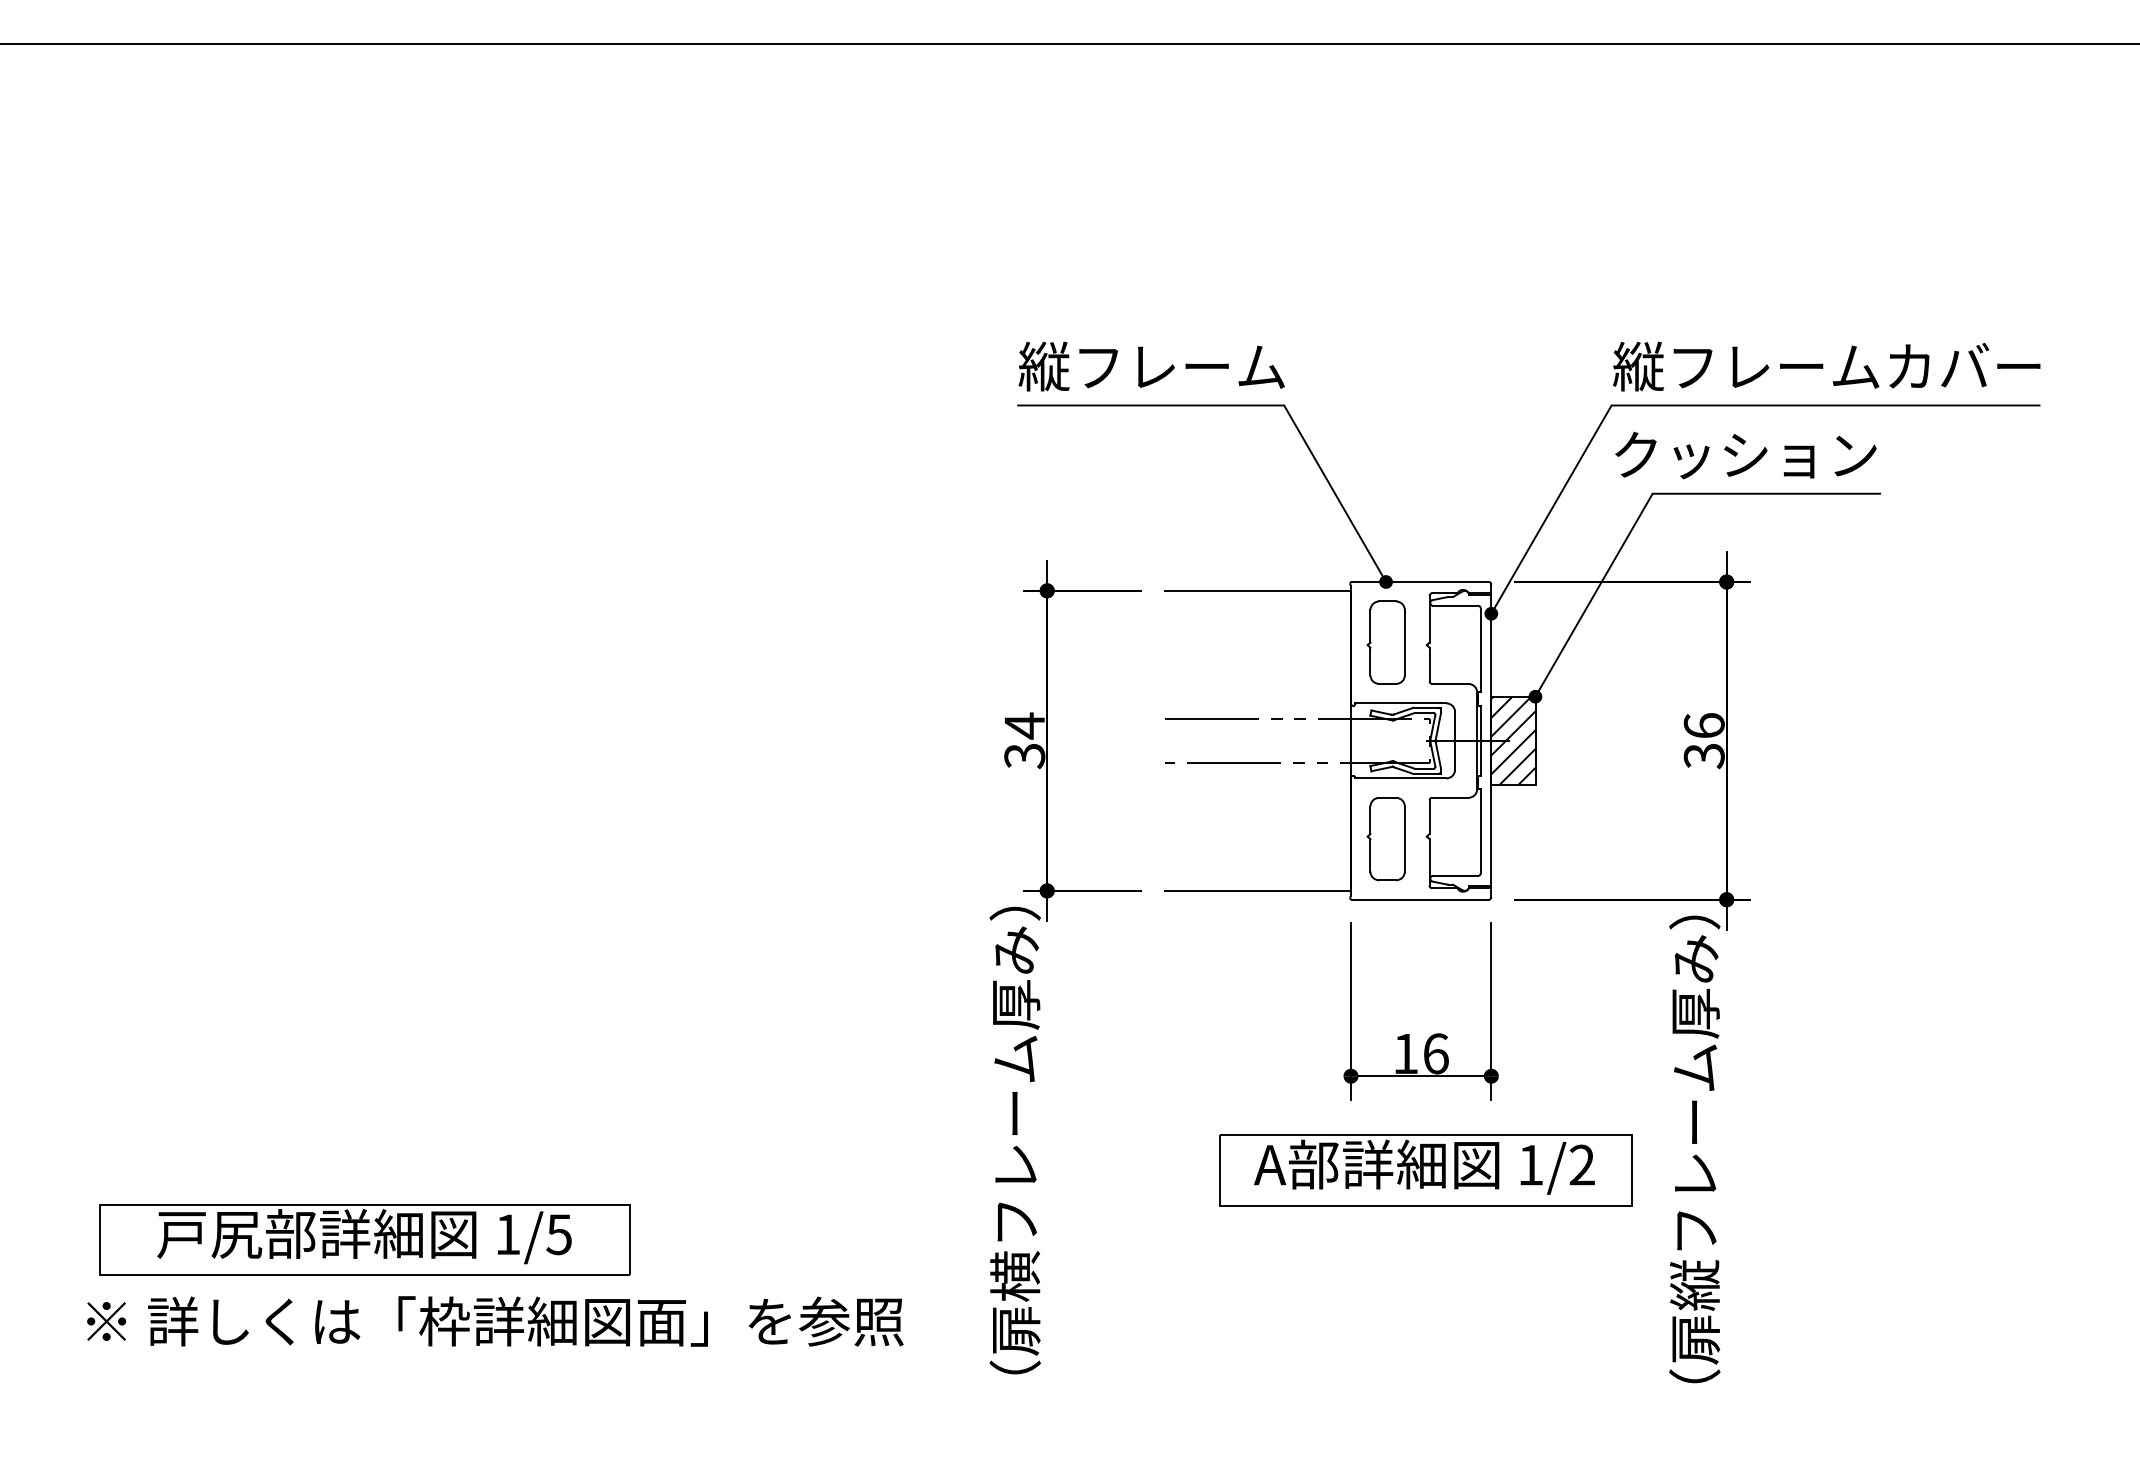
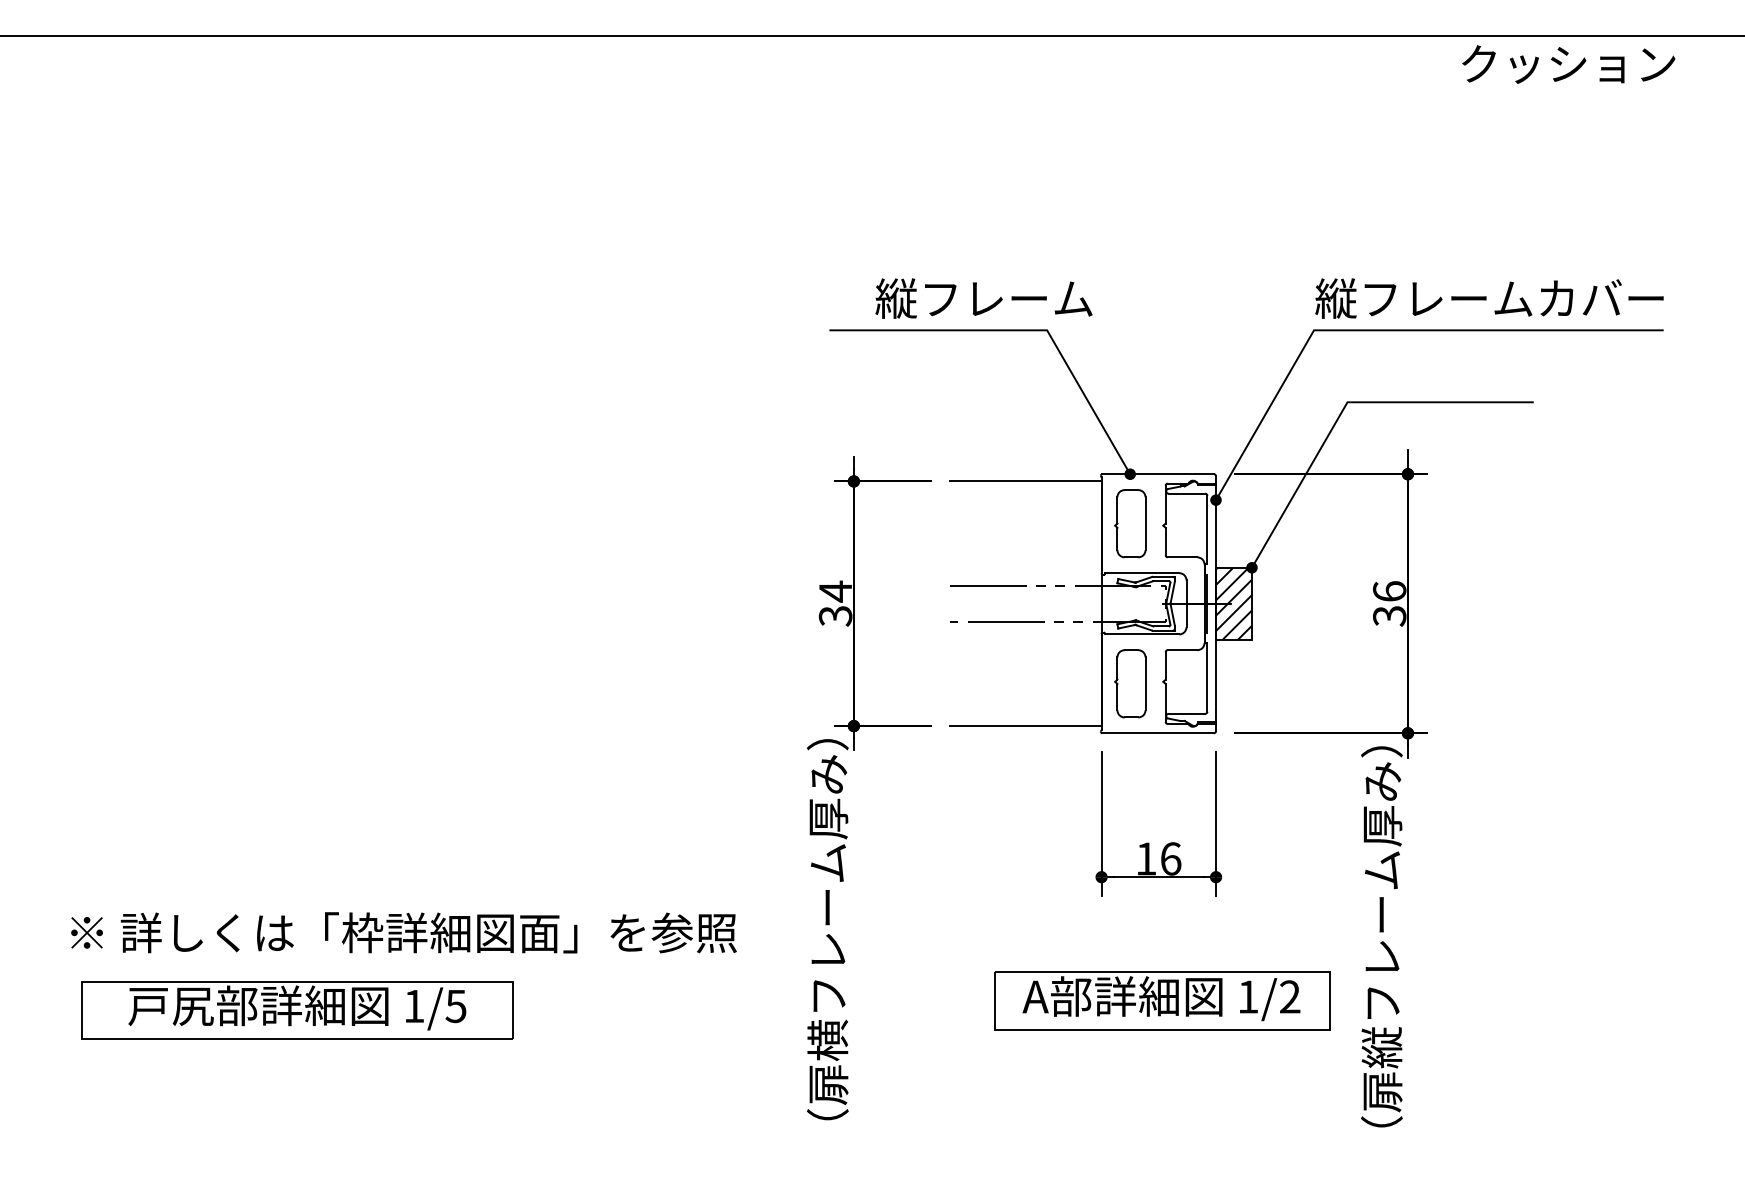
text: (1151, 366) -> (983, 298), moved
text: (1745, 455) -> (1568, 64), moved
part: (1425, 1170) -> (1162, 1001), moved
text: (495, 1321) -> (404, 932), moved

